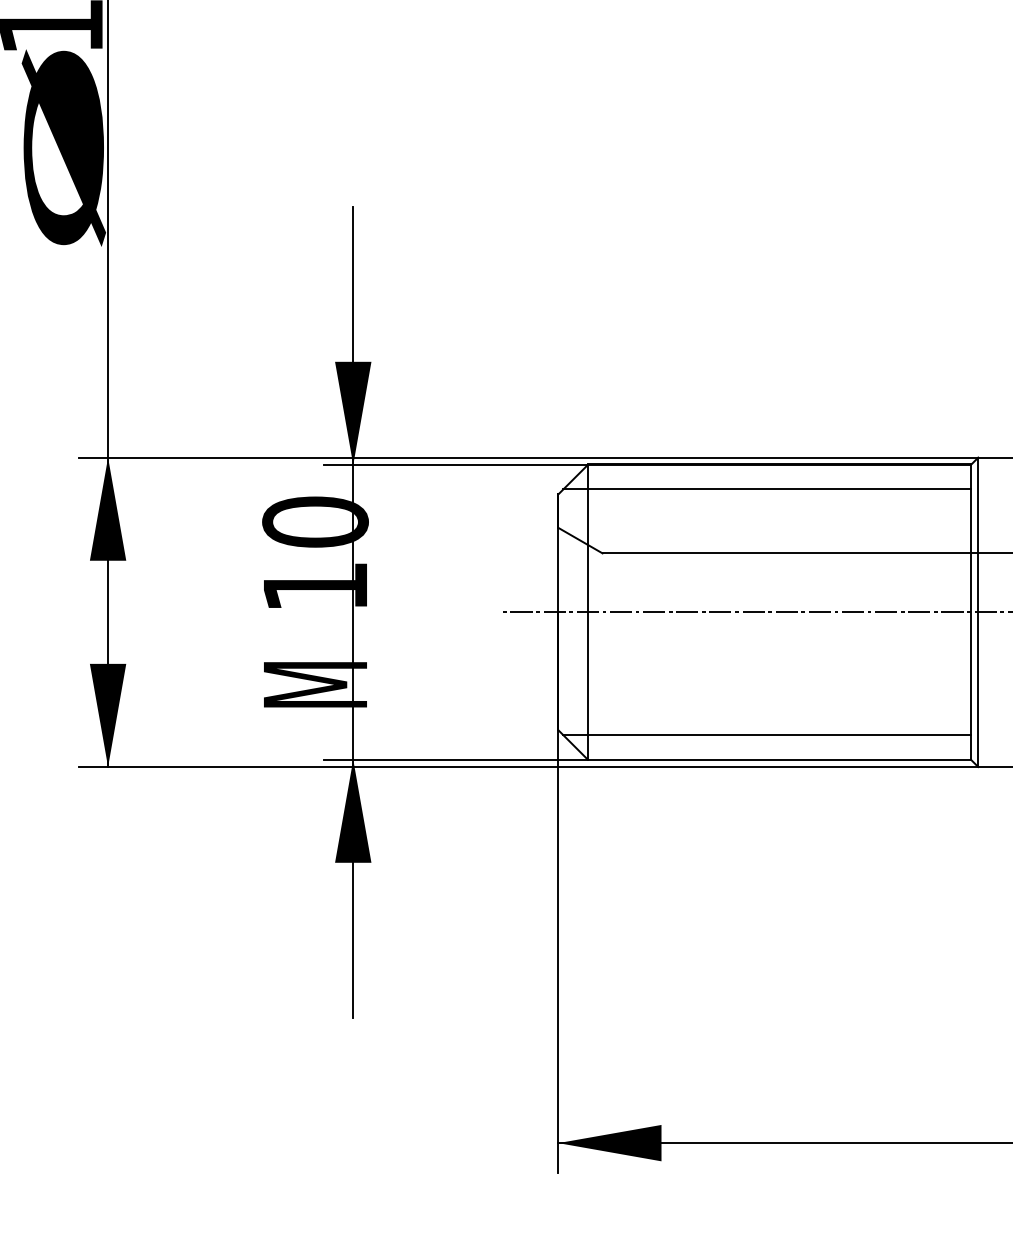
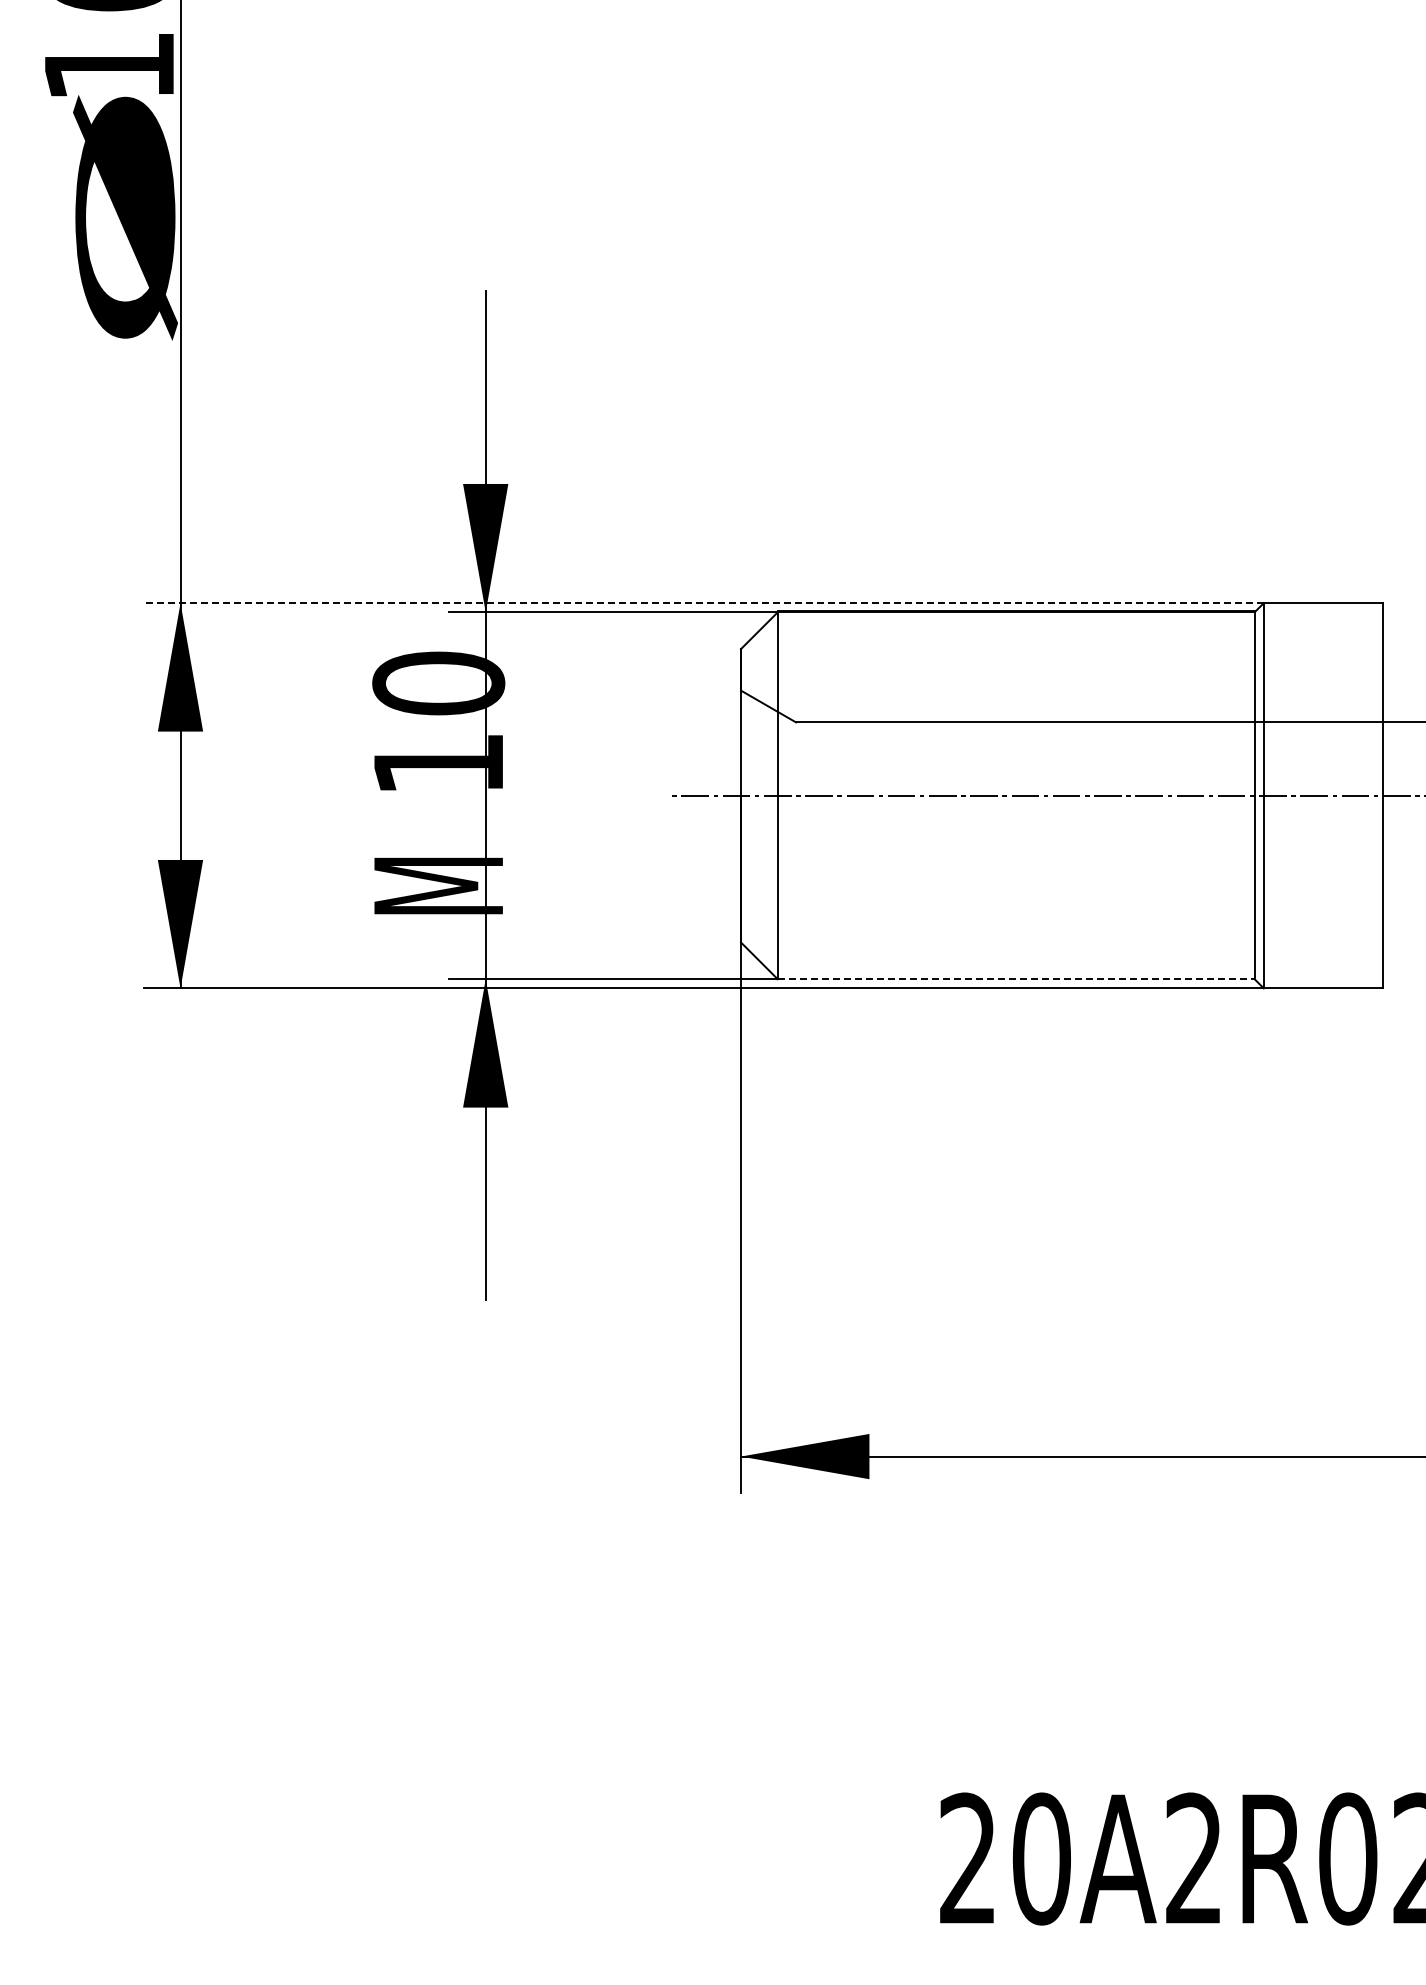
line: (528, 457) -> (703, 603), solid -> dashed
line: (766, 489) -> (1000, 642), removed
line: (766, 734) -> (1000, 948), removed
line: (779, 759) -> (1016, 979), solid -> dashed

